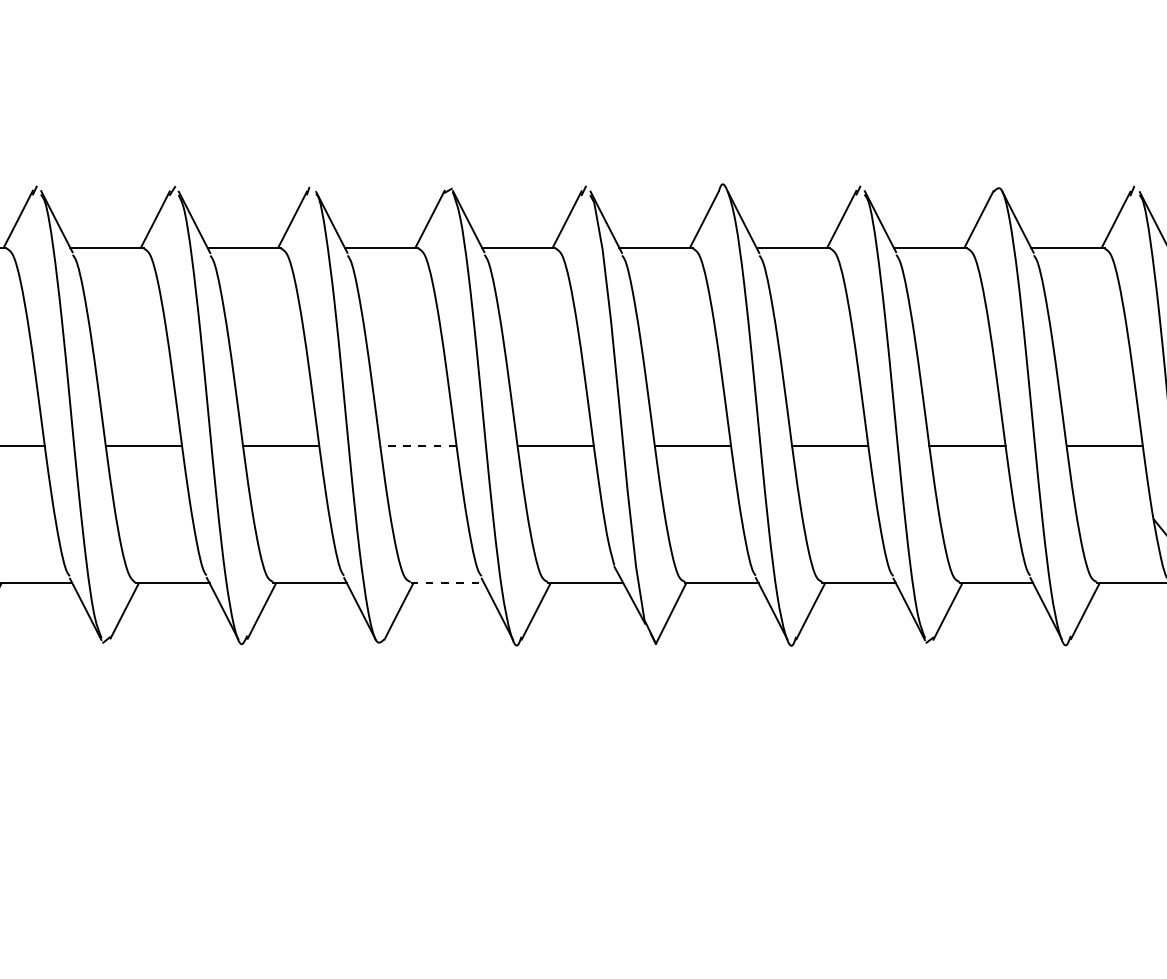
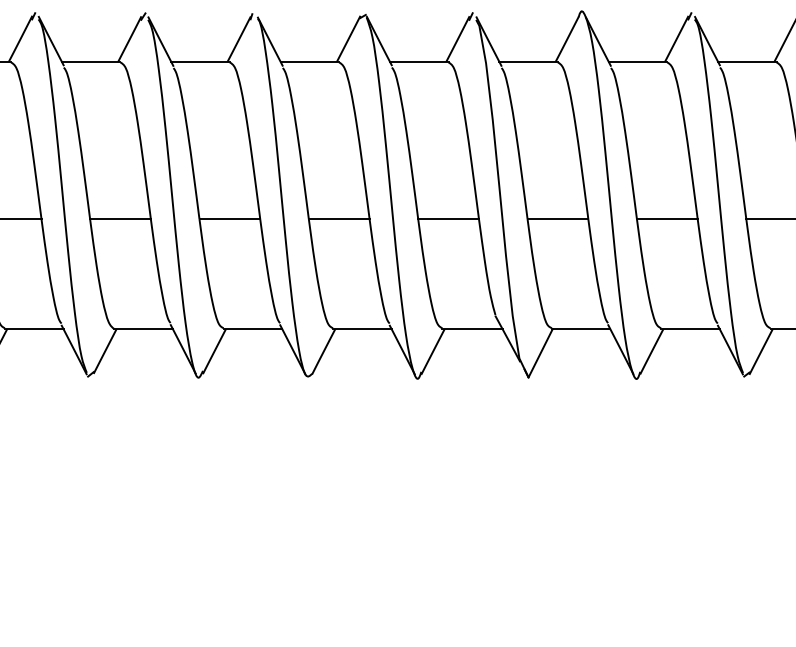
line: (417, 445) -> (338, 219), dashed -> solid
line: (447, 583) -> (362, 329), dashed -> solid

